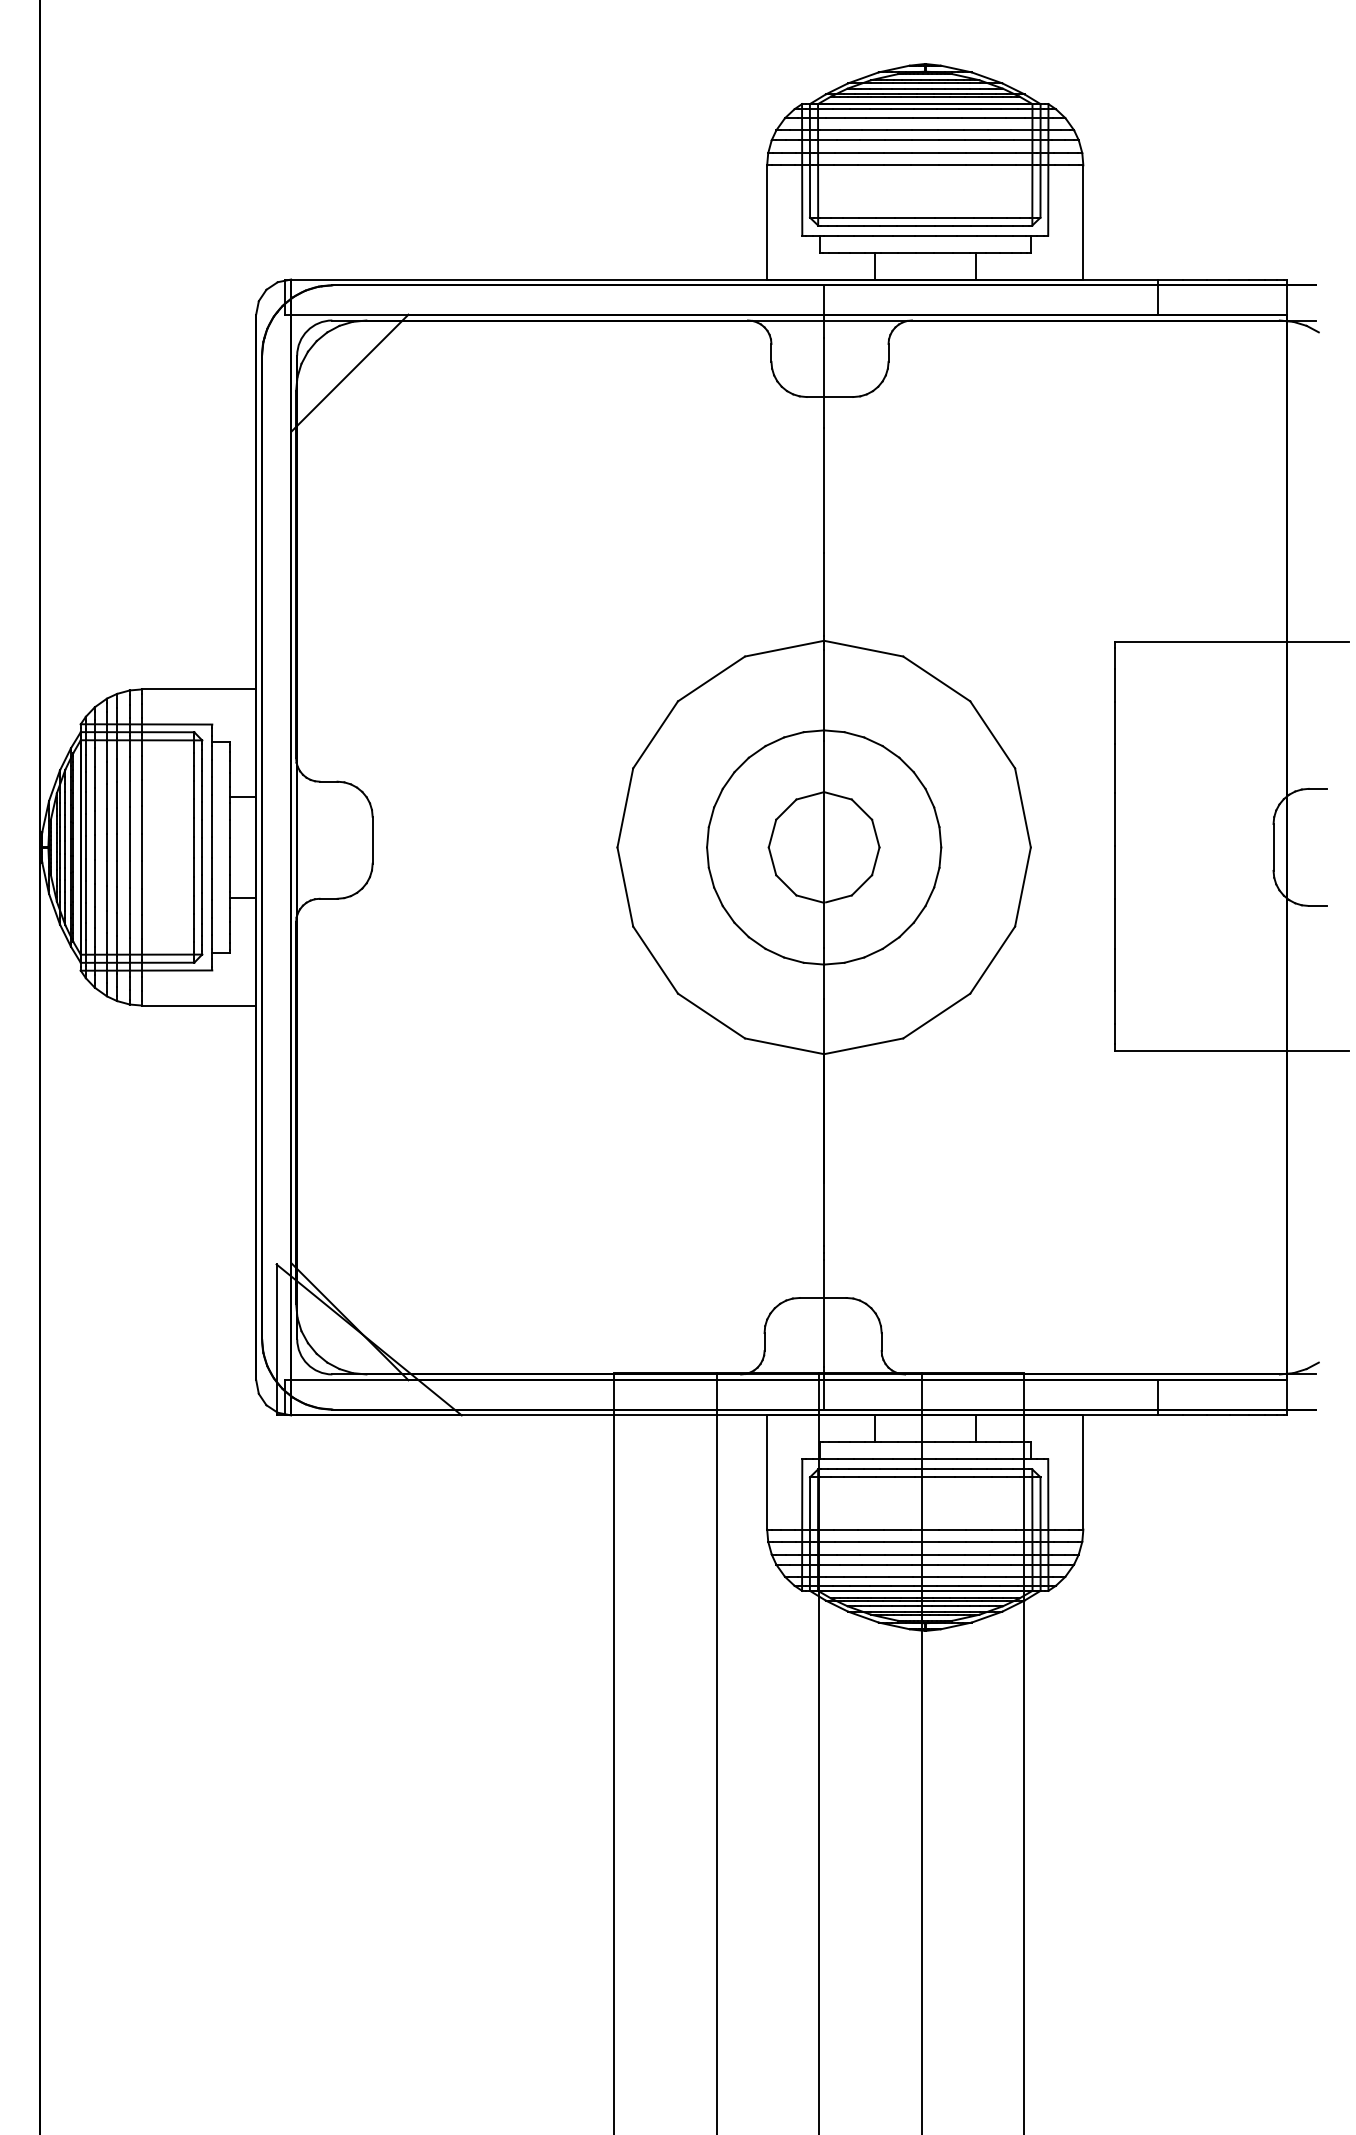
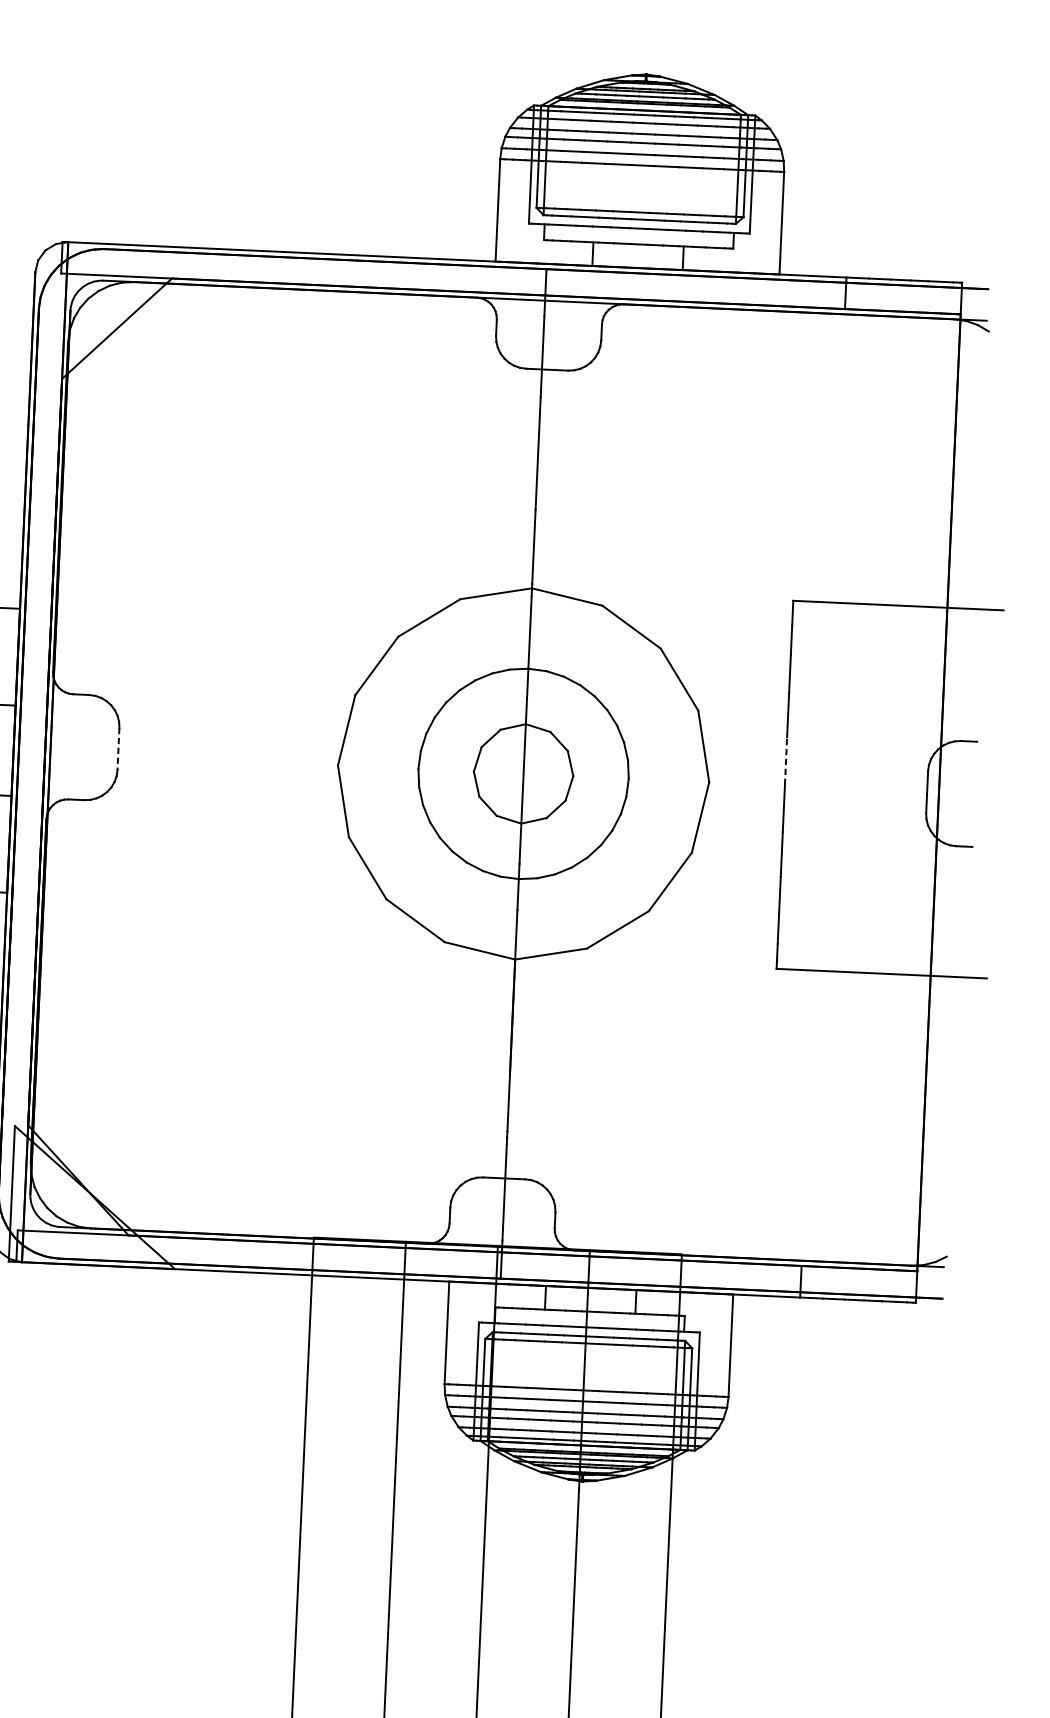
line: (1115, 819) -> (786, 760), solid -> dashed
line: (372, 840) -> (118, 749), solid -> dashed

